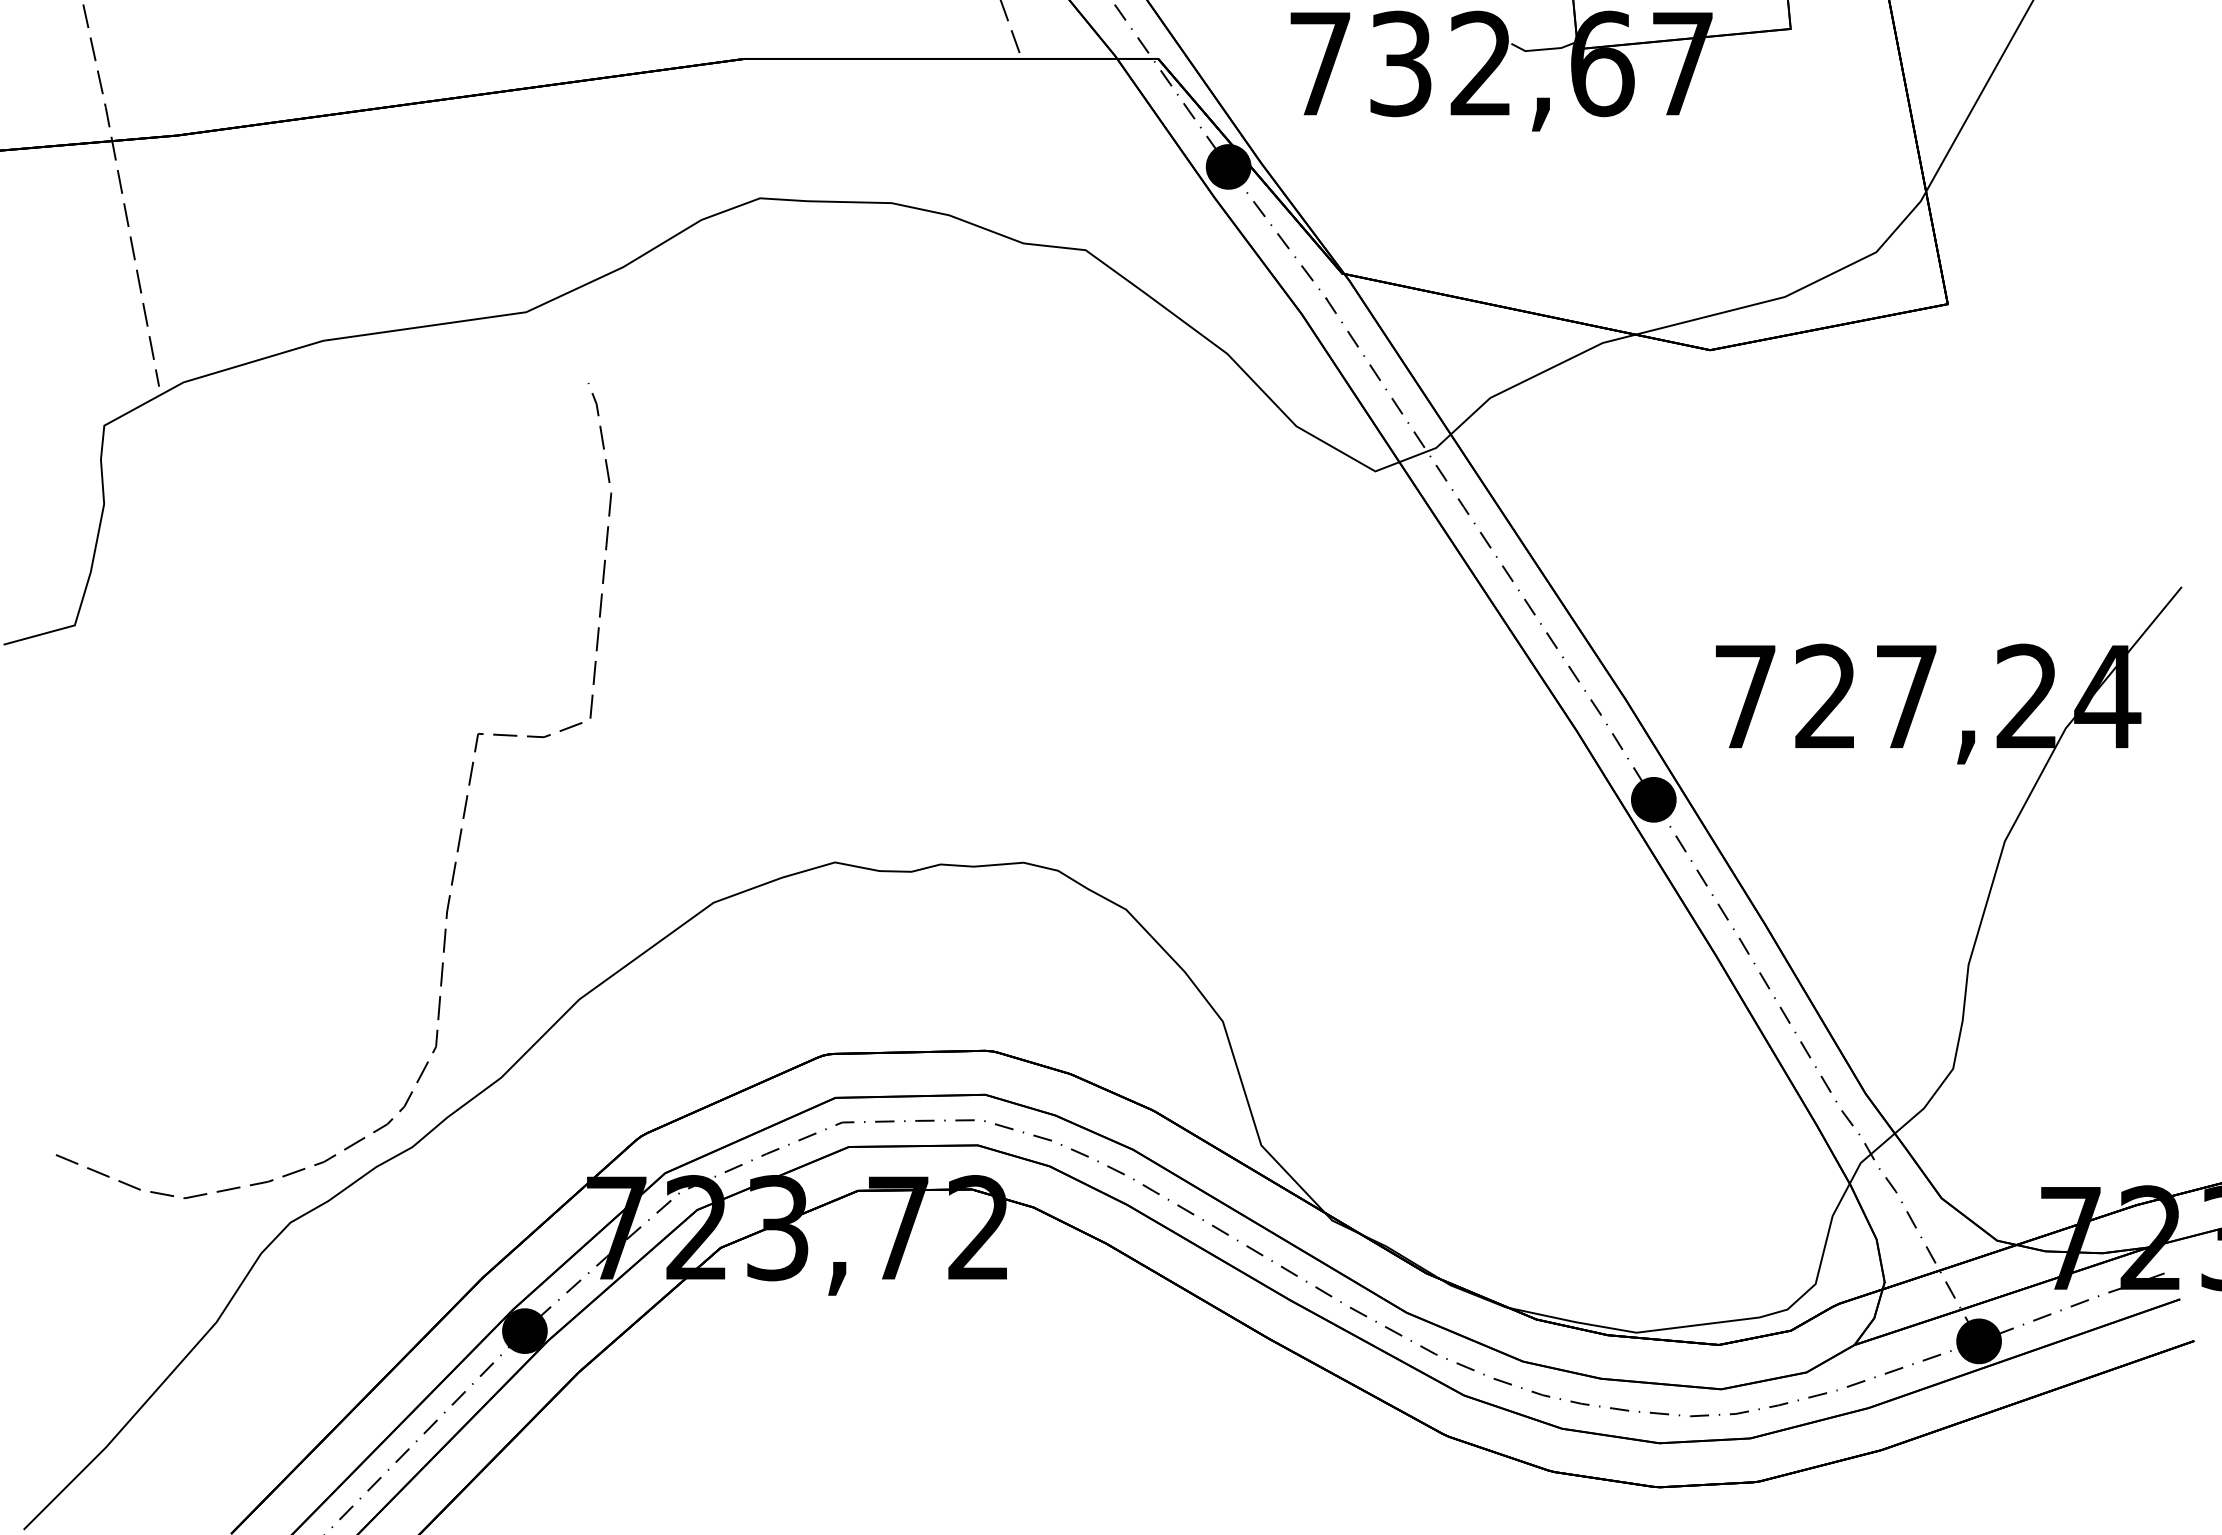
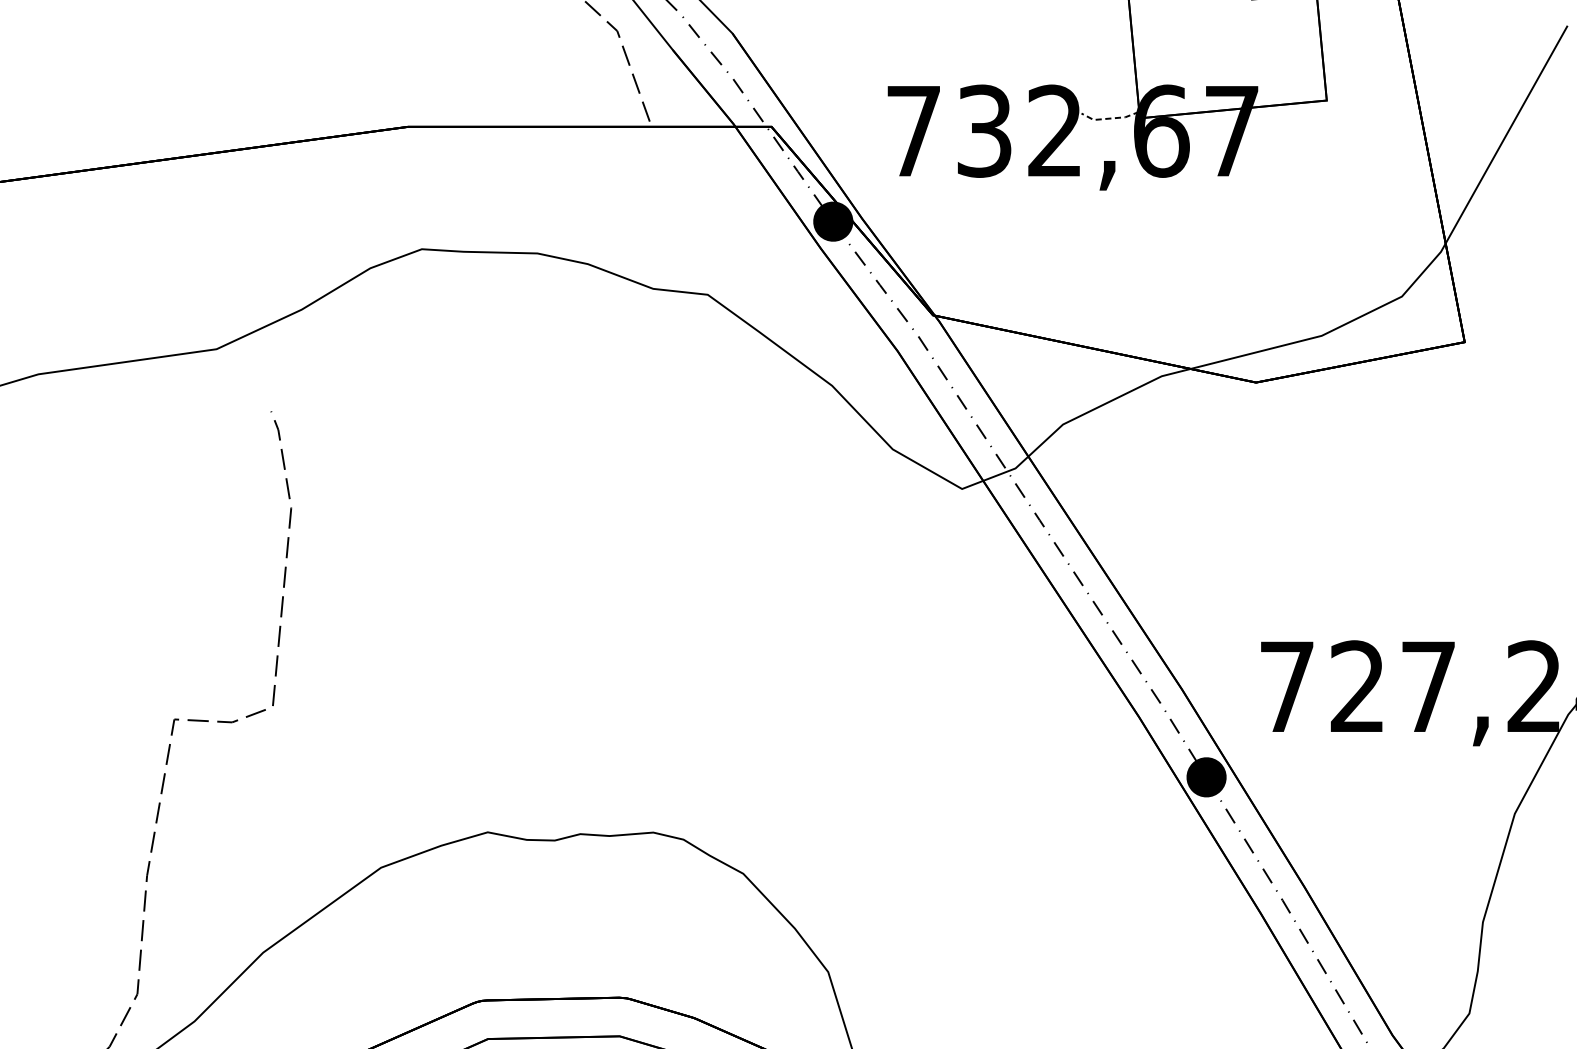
line: (1543, 49) -> (1109, 118), solid -> dashed

